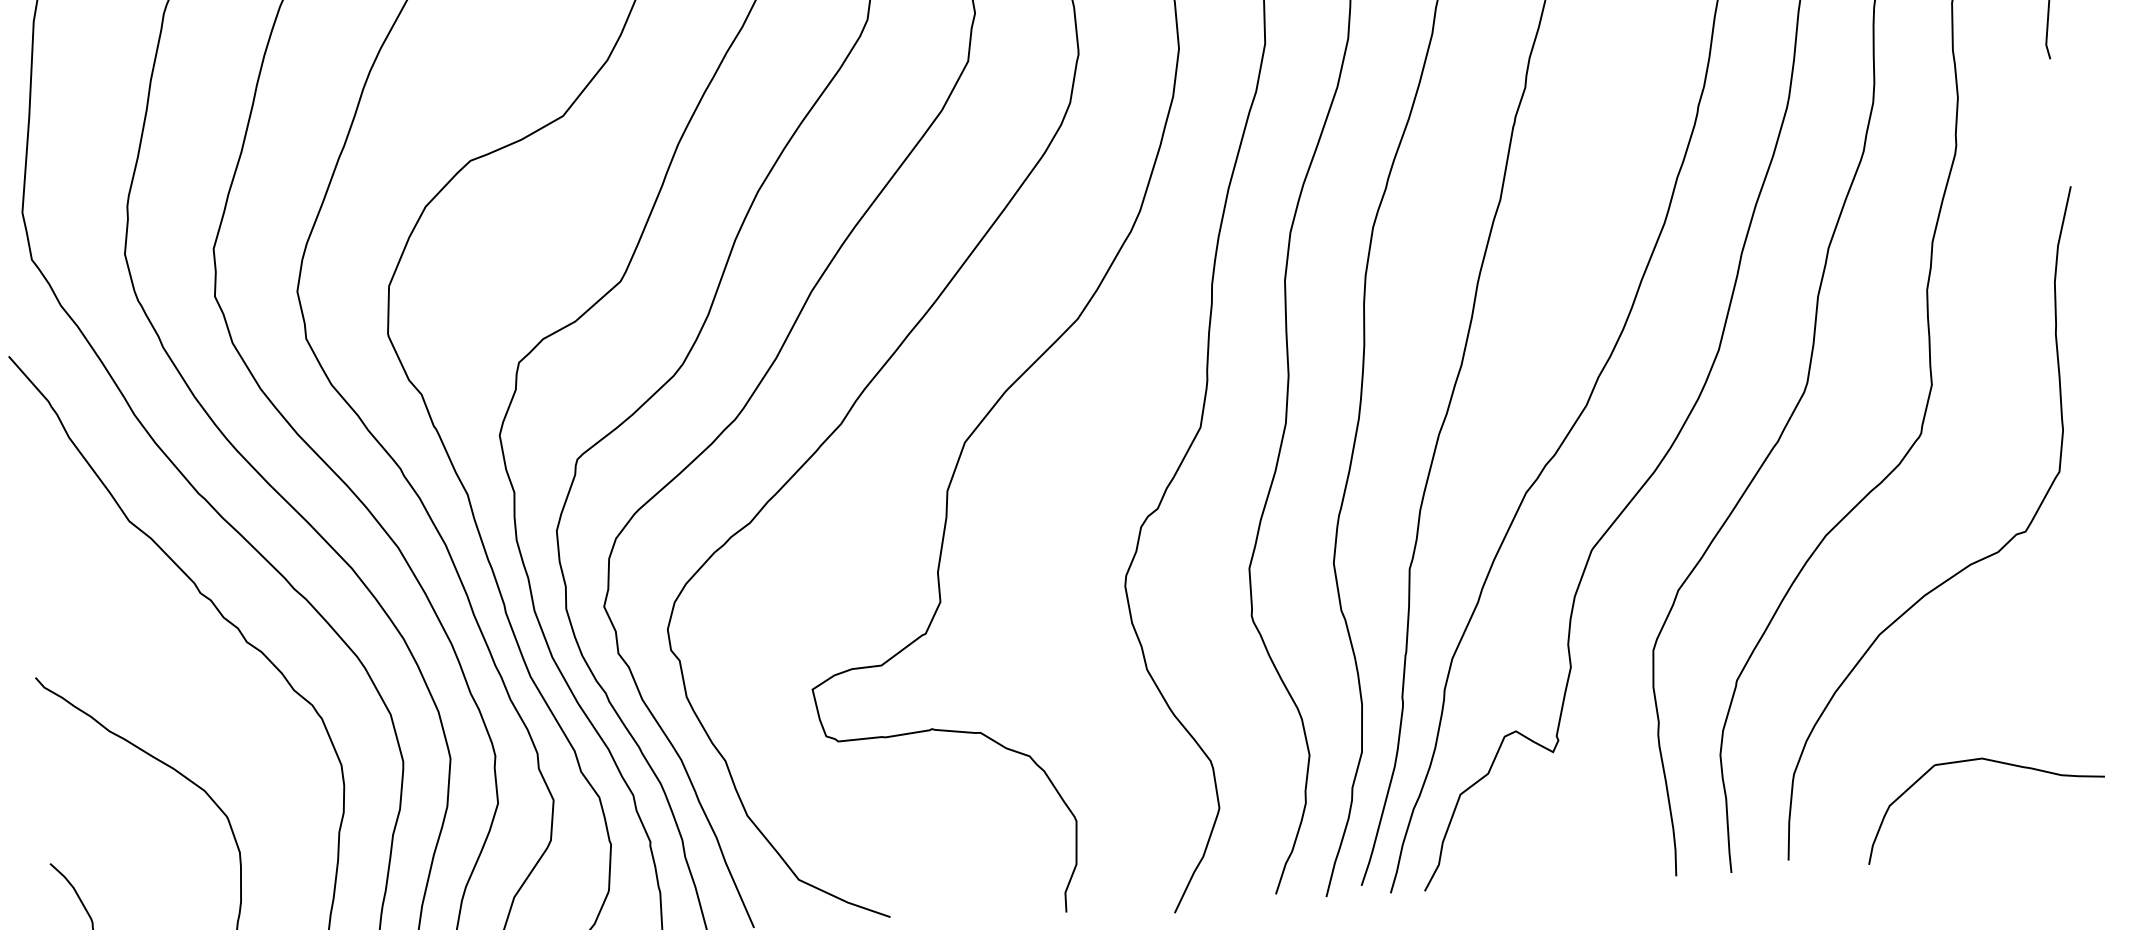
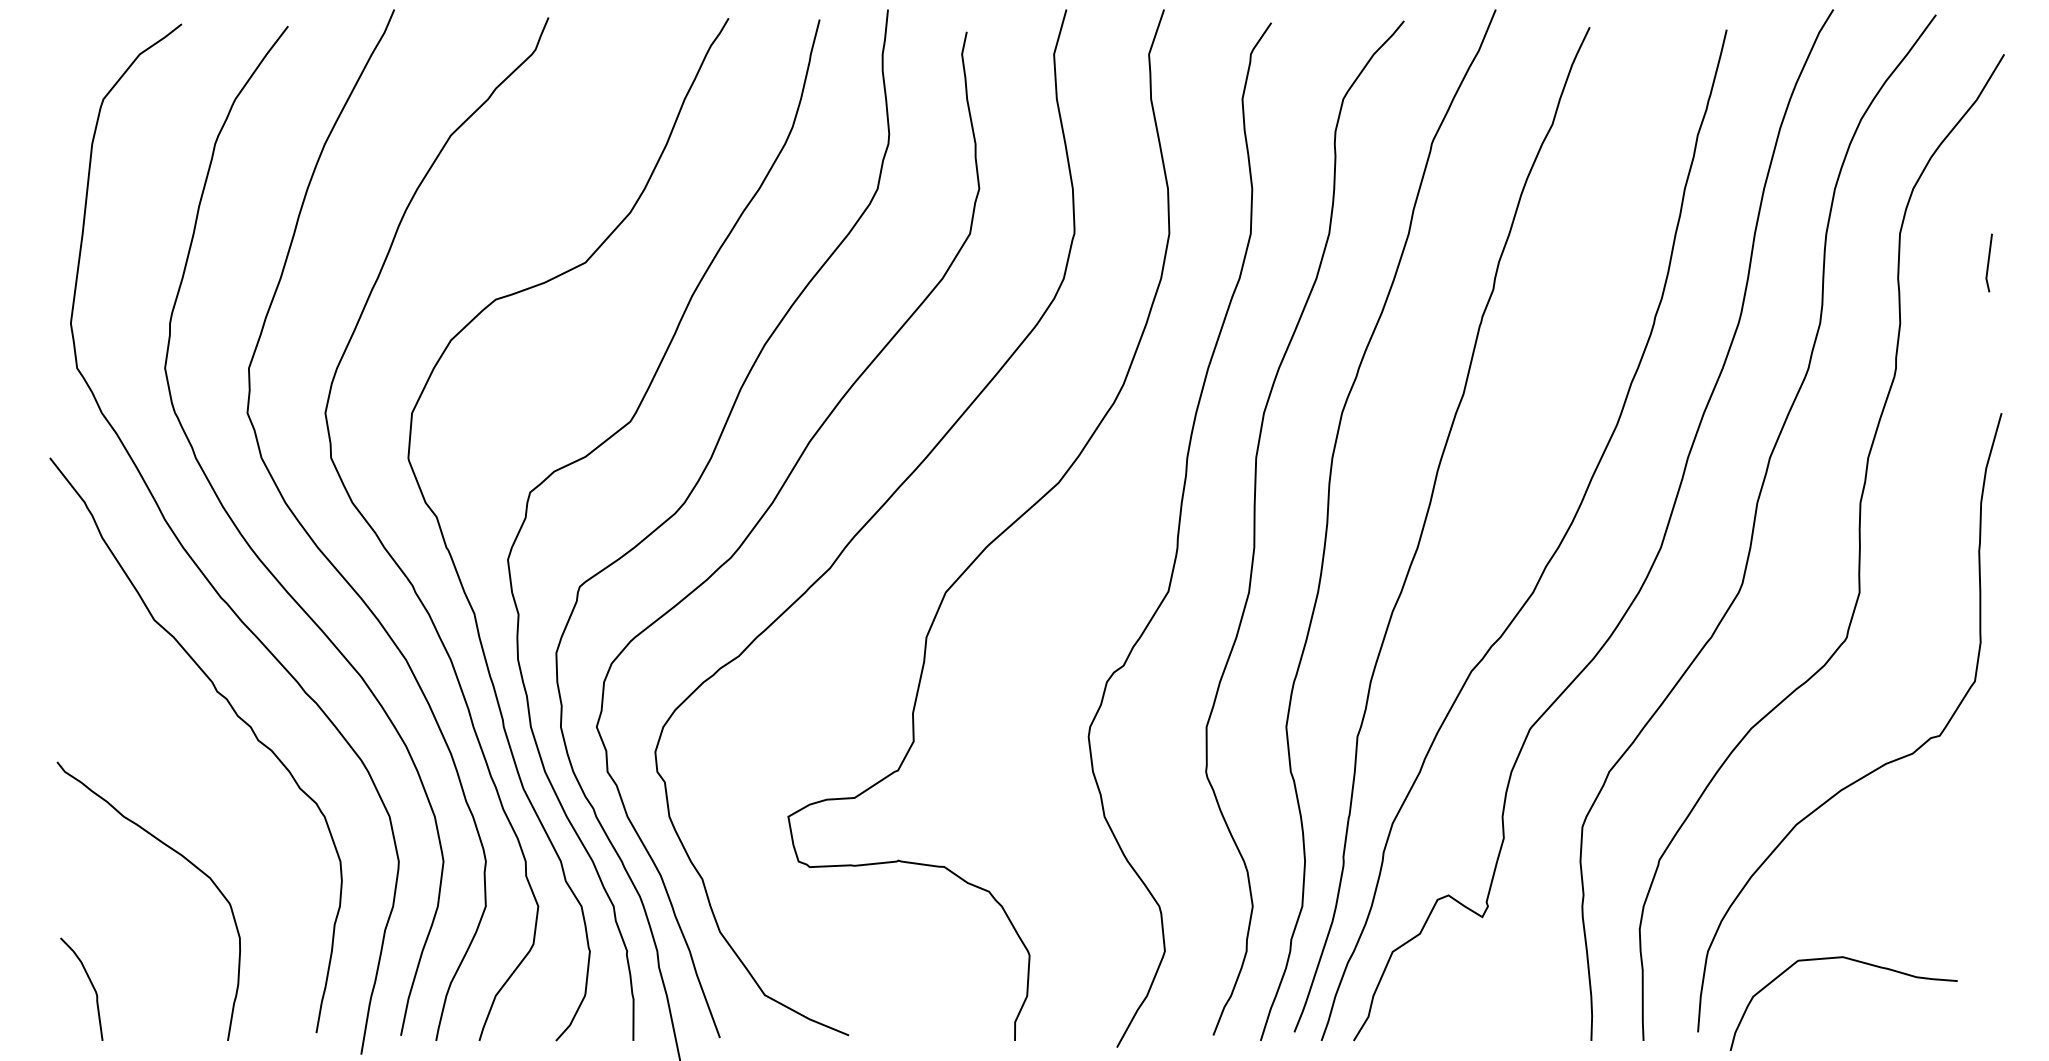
curve: (1994, 762) -> (1854, 961), moved

